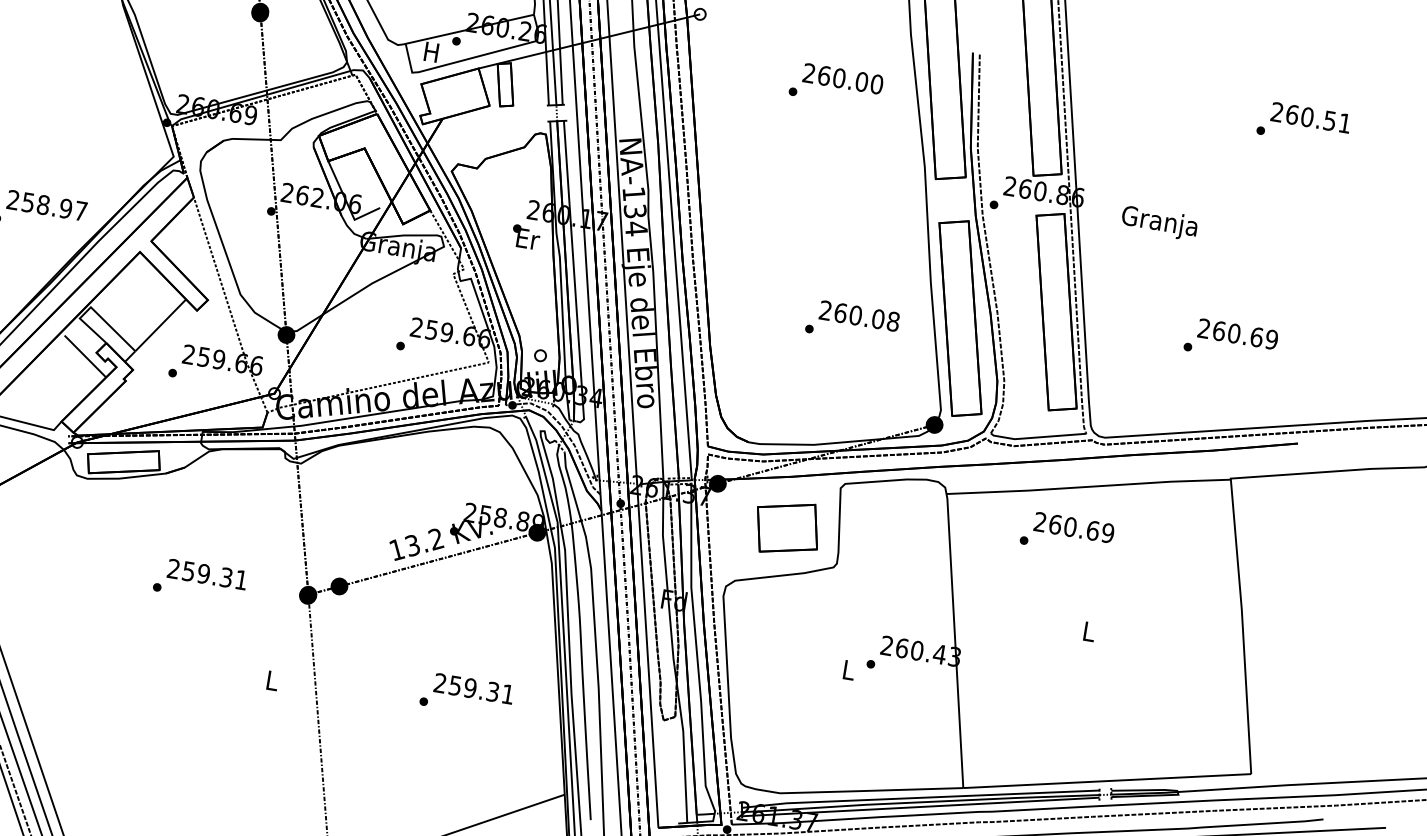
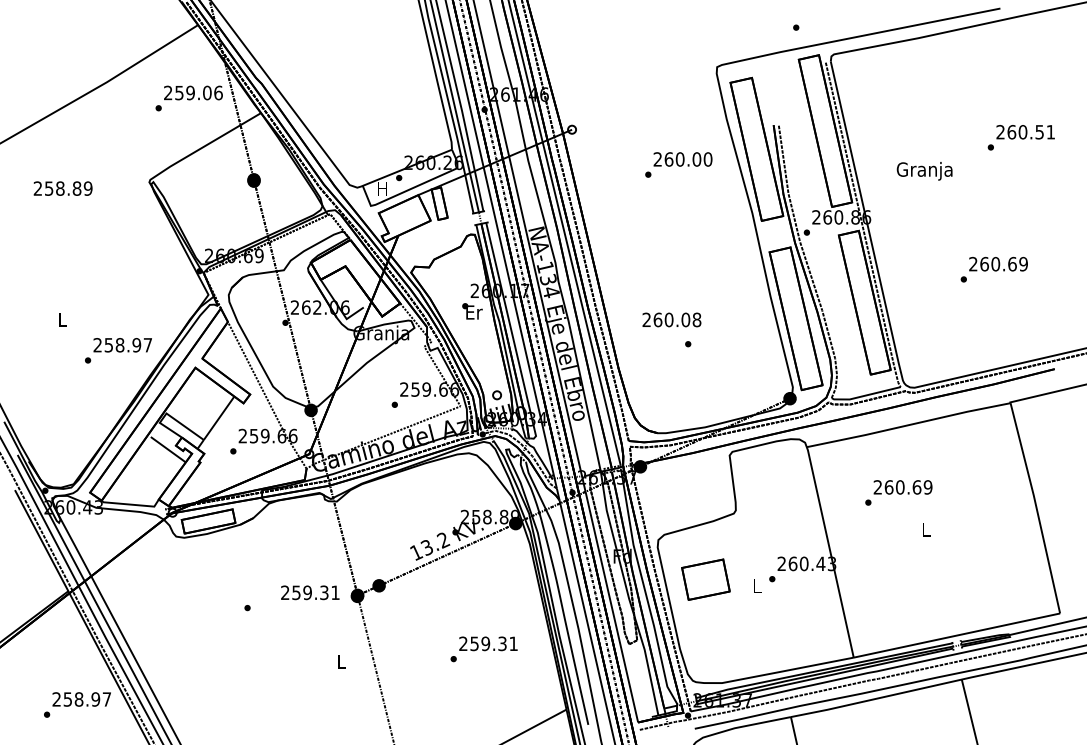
text: (1159, 223) -> (924, 171), moved
text: (859, 315) -> (671, 319), moved
text: (1230, 340) -> (993, 269), moved
part: (786, 527) -> (705, 579), moved
text: (1066, 533) -> (898, 492), moved
text: (207, 574) -> (310, 592), moved

